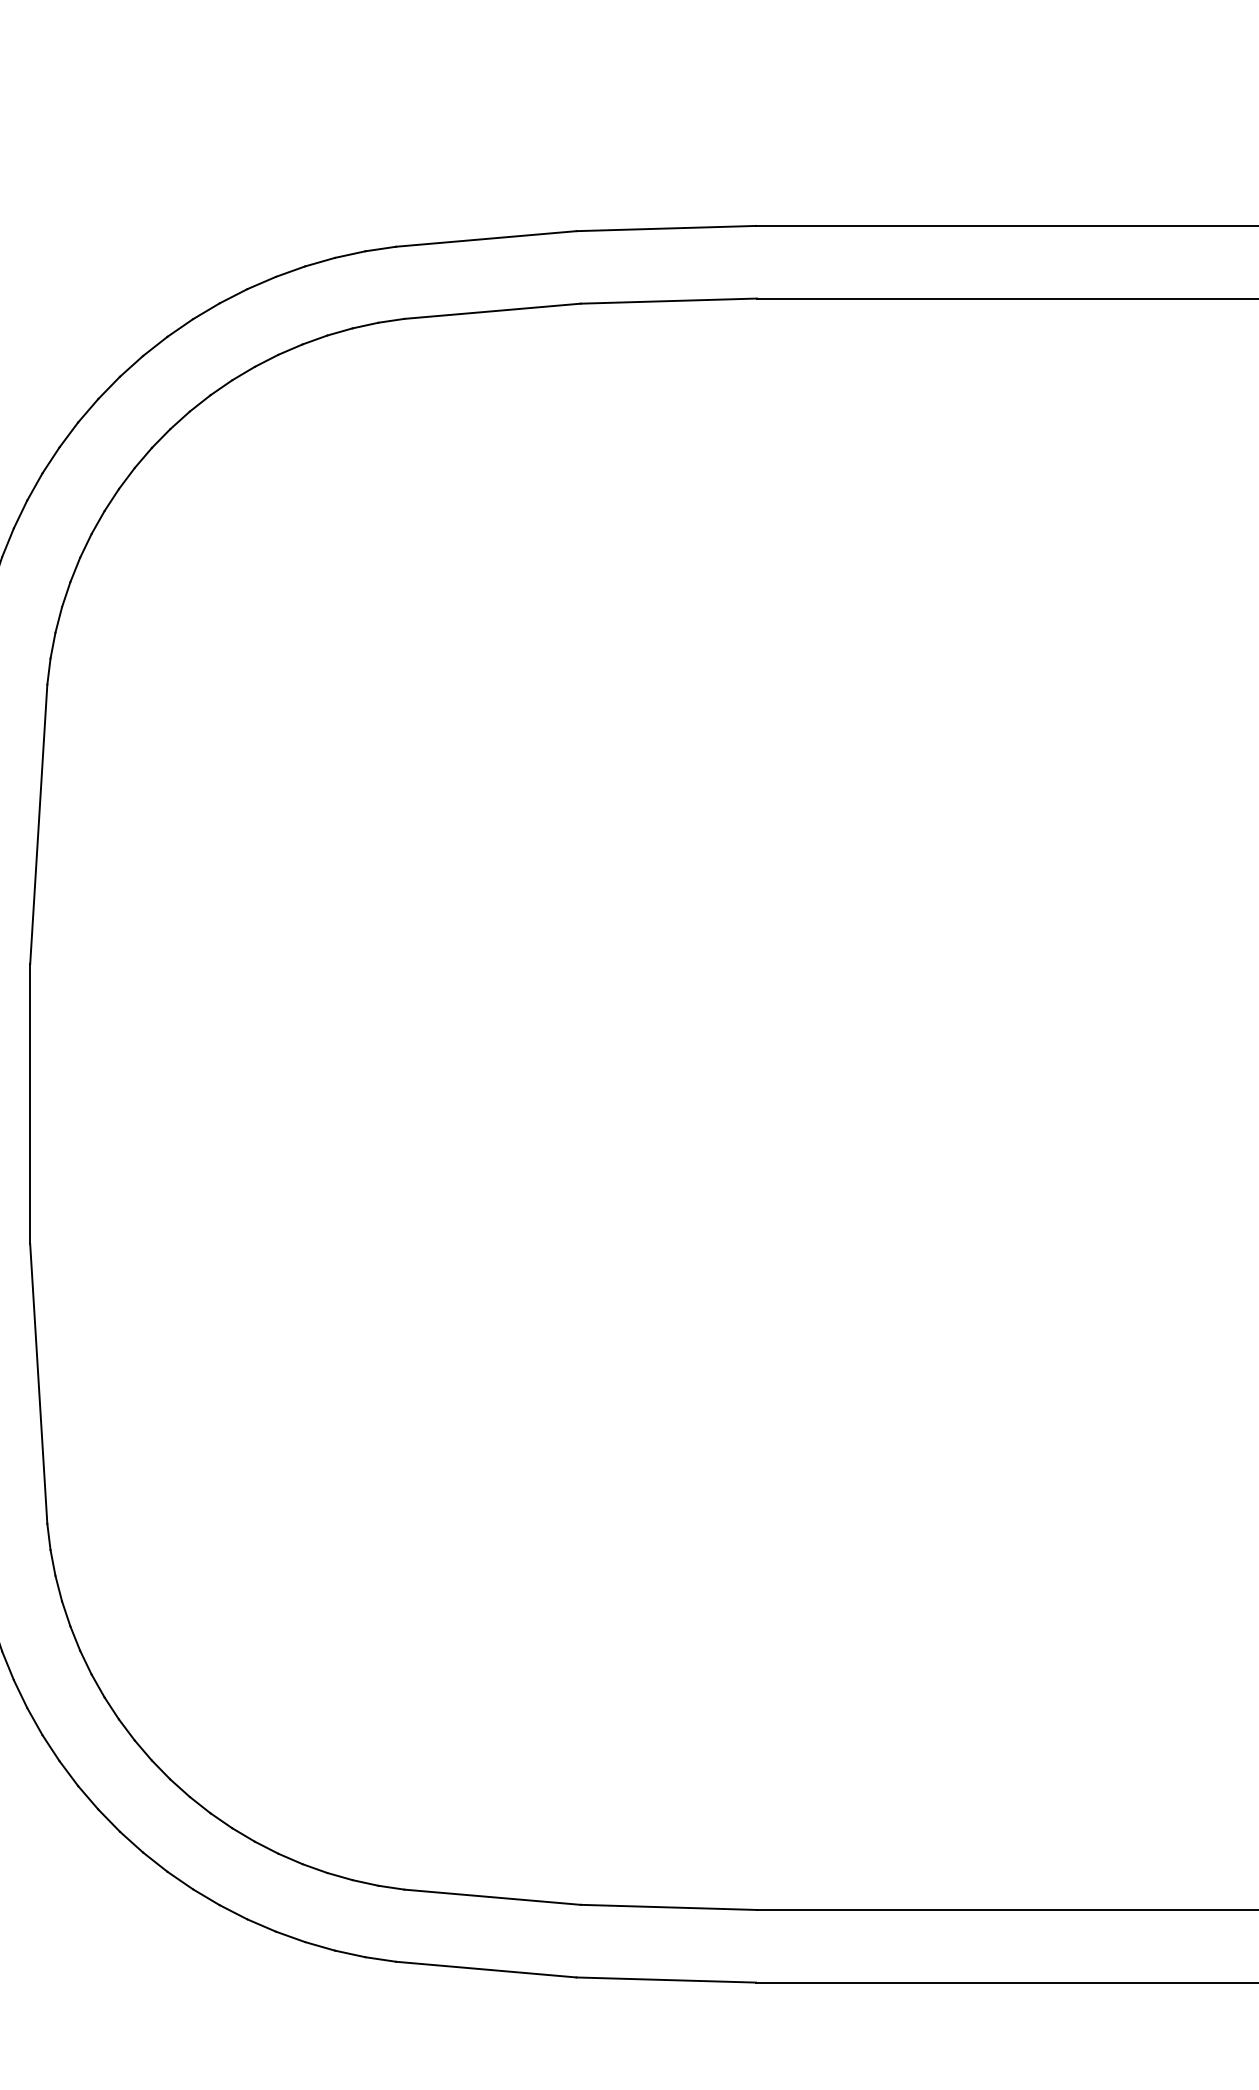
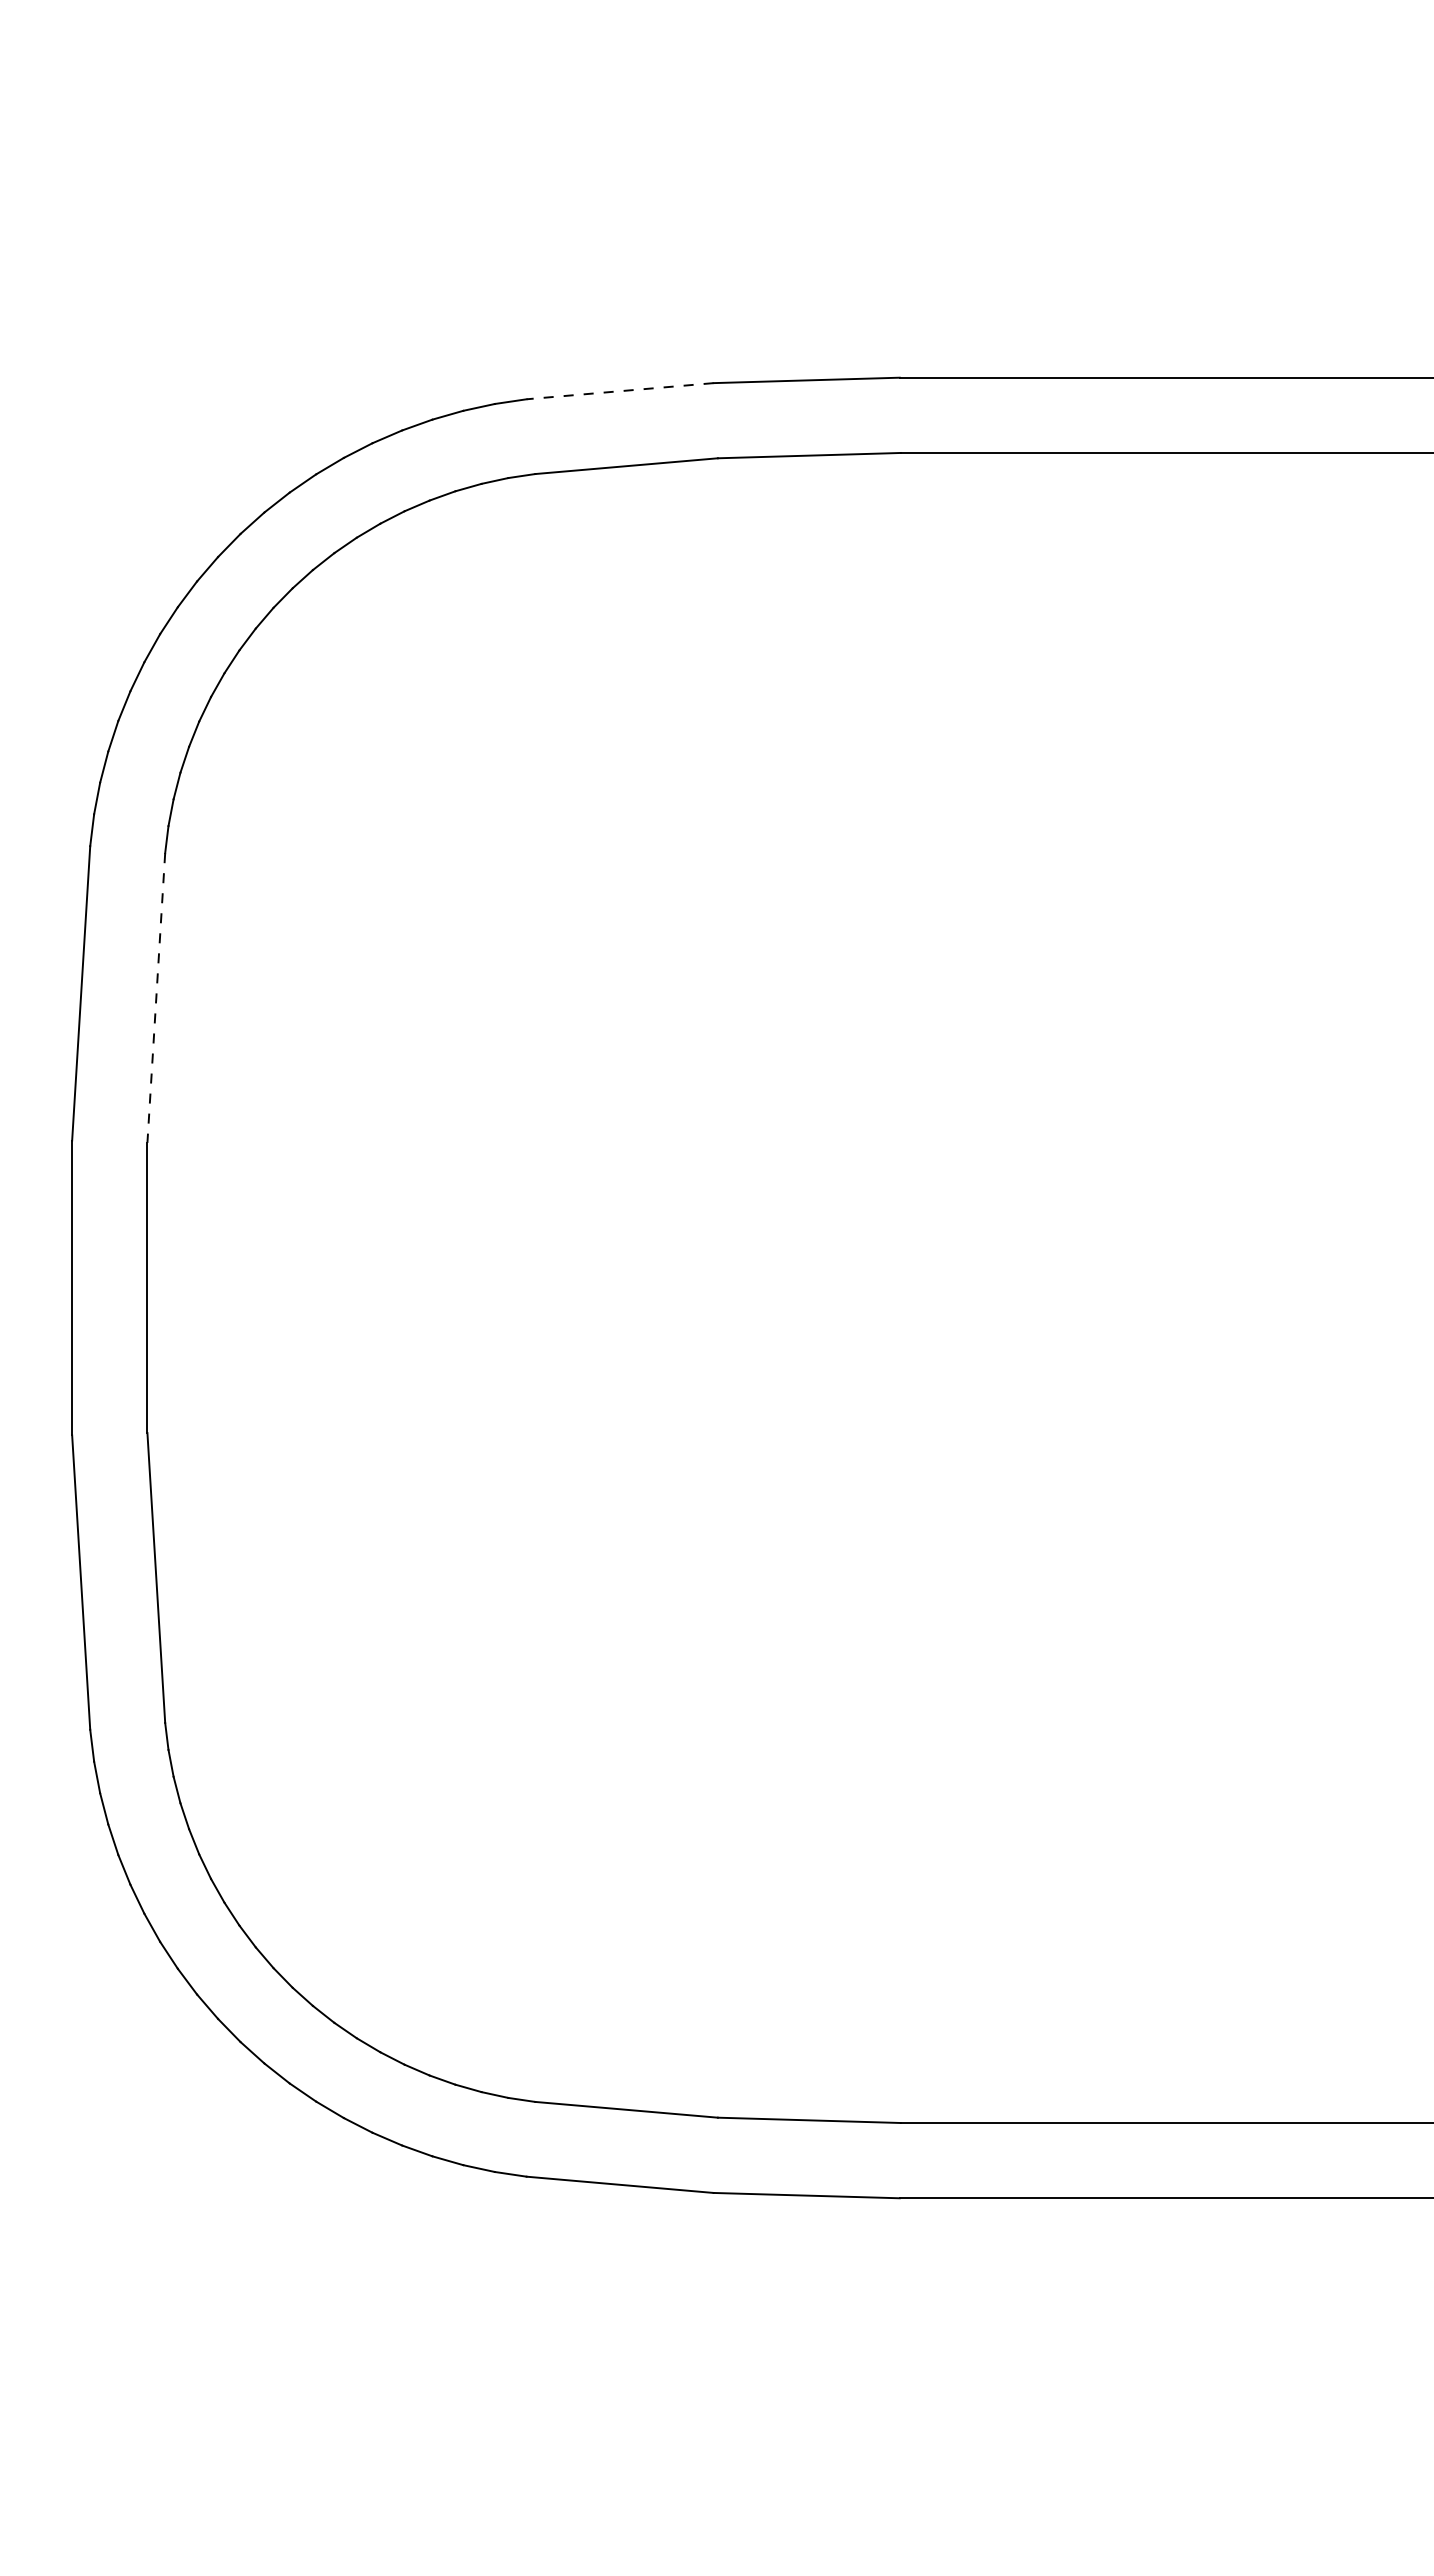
line: (486, 239) -> (620, 391), solid -> dashed
line: (38, 824) -> (156, 998), solid -> dashed

